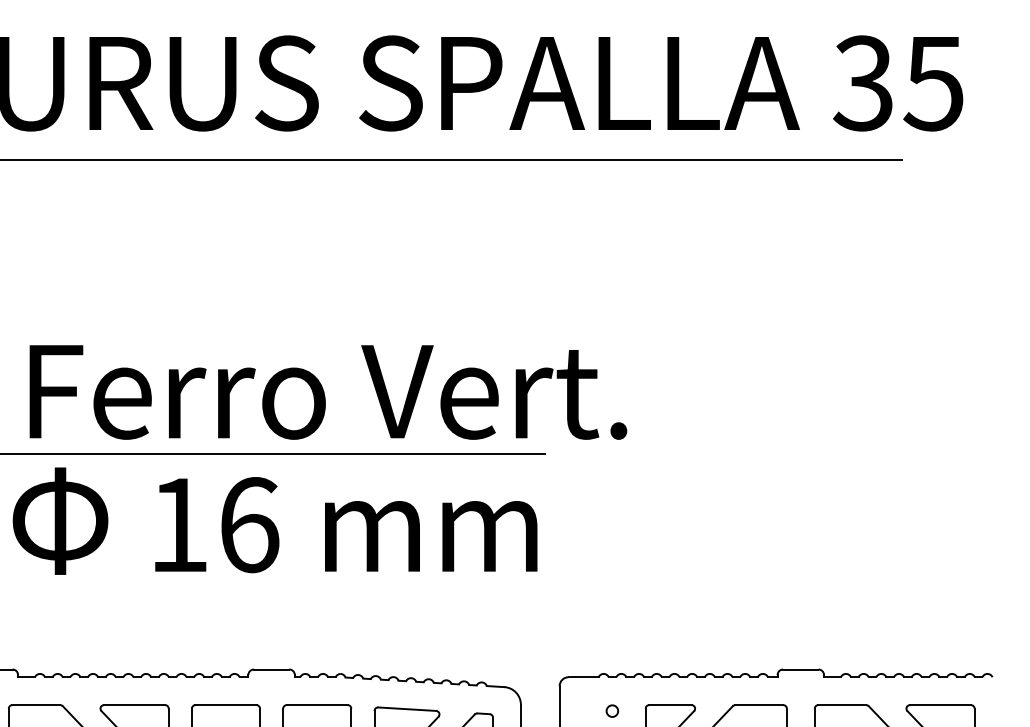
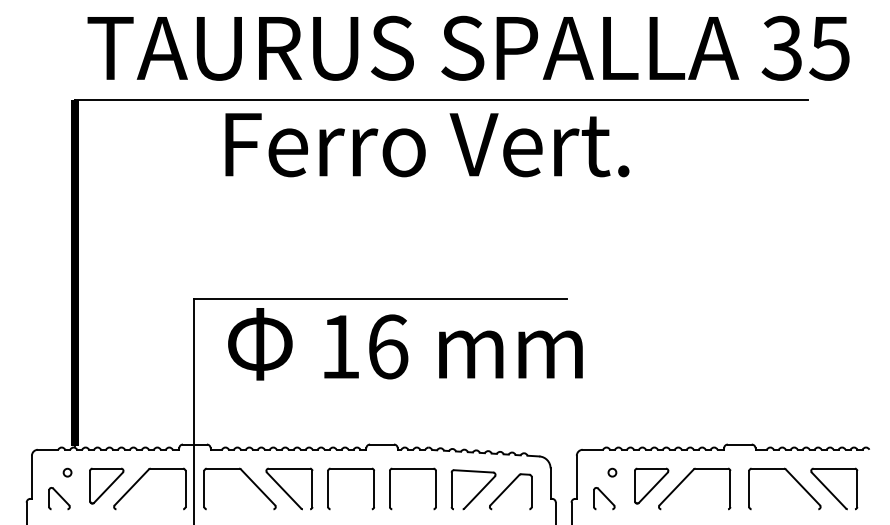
text: (328, 392) -> (427, 145), moved
text: (275, 521) -> (405, 344), moved

